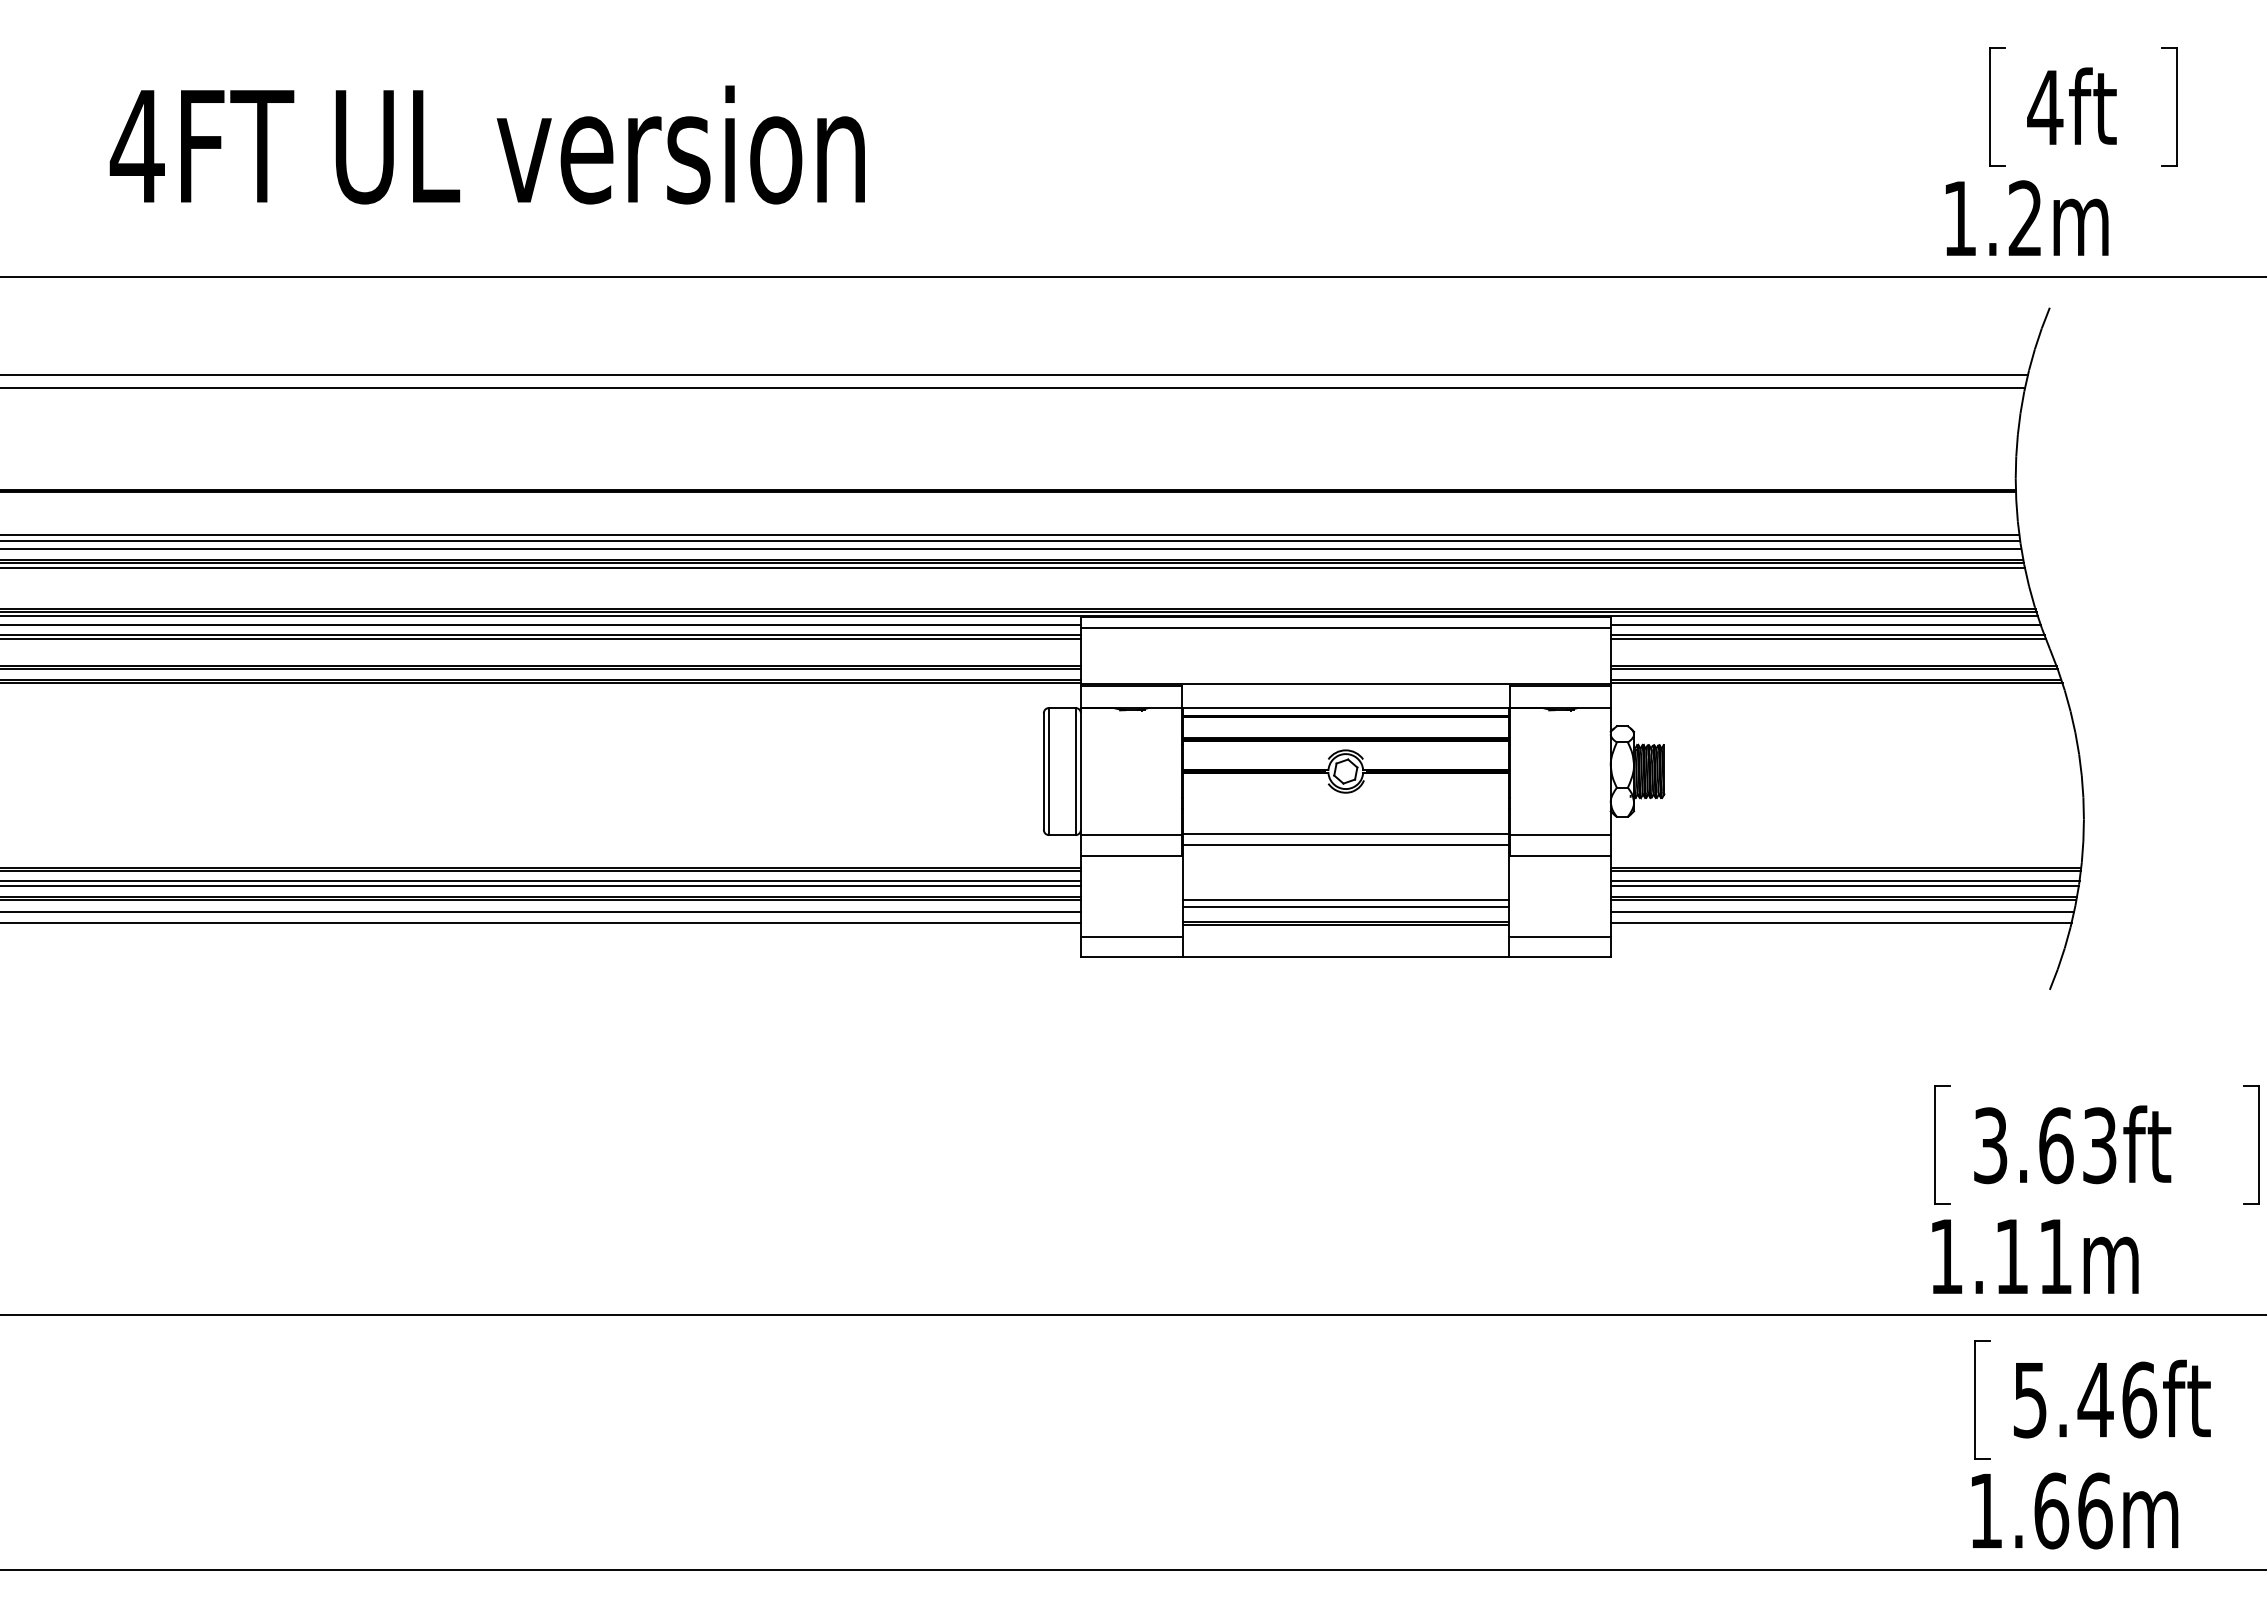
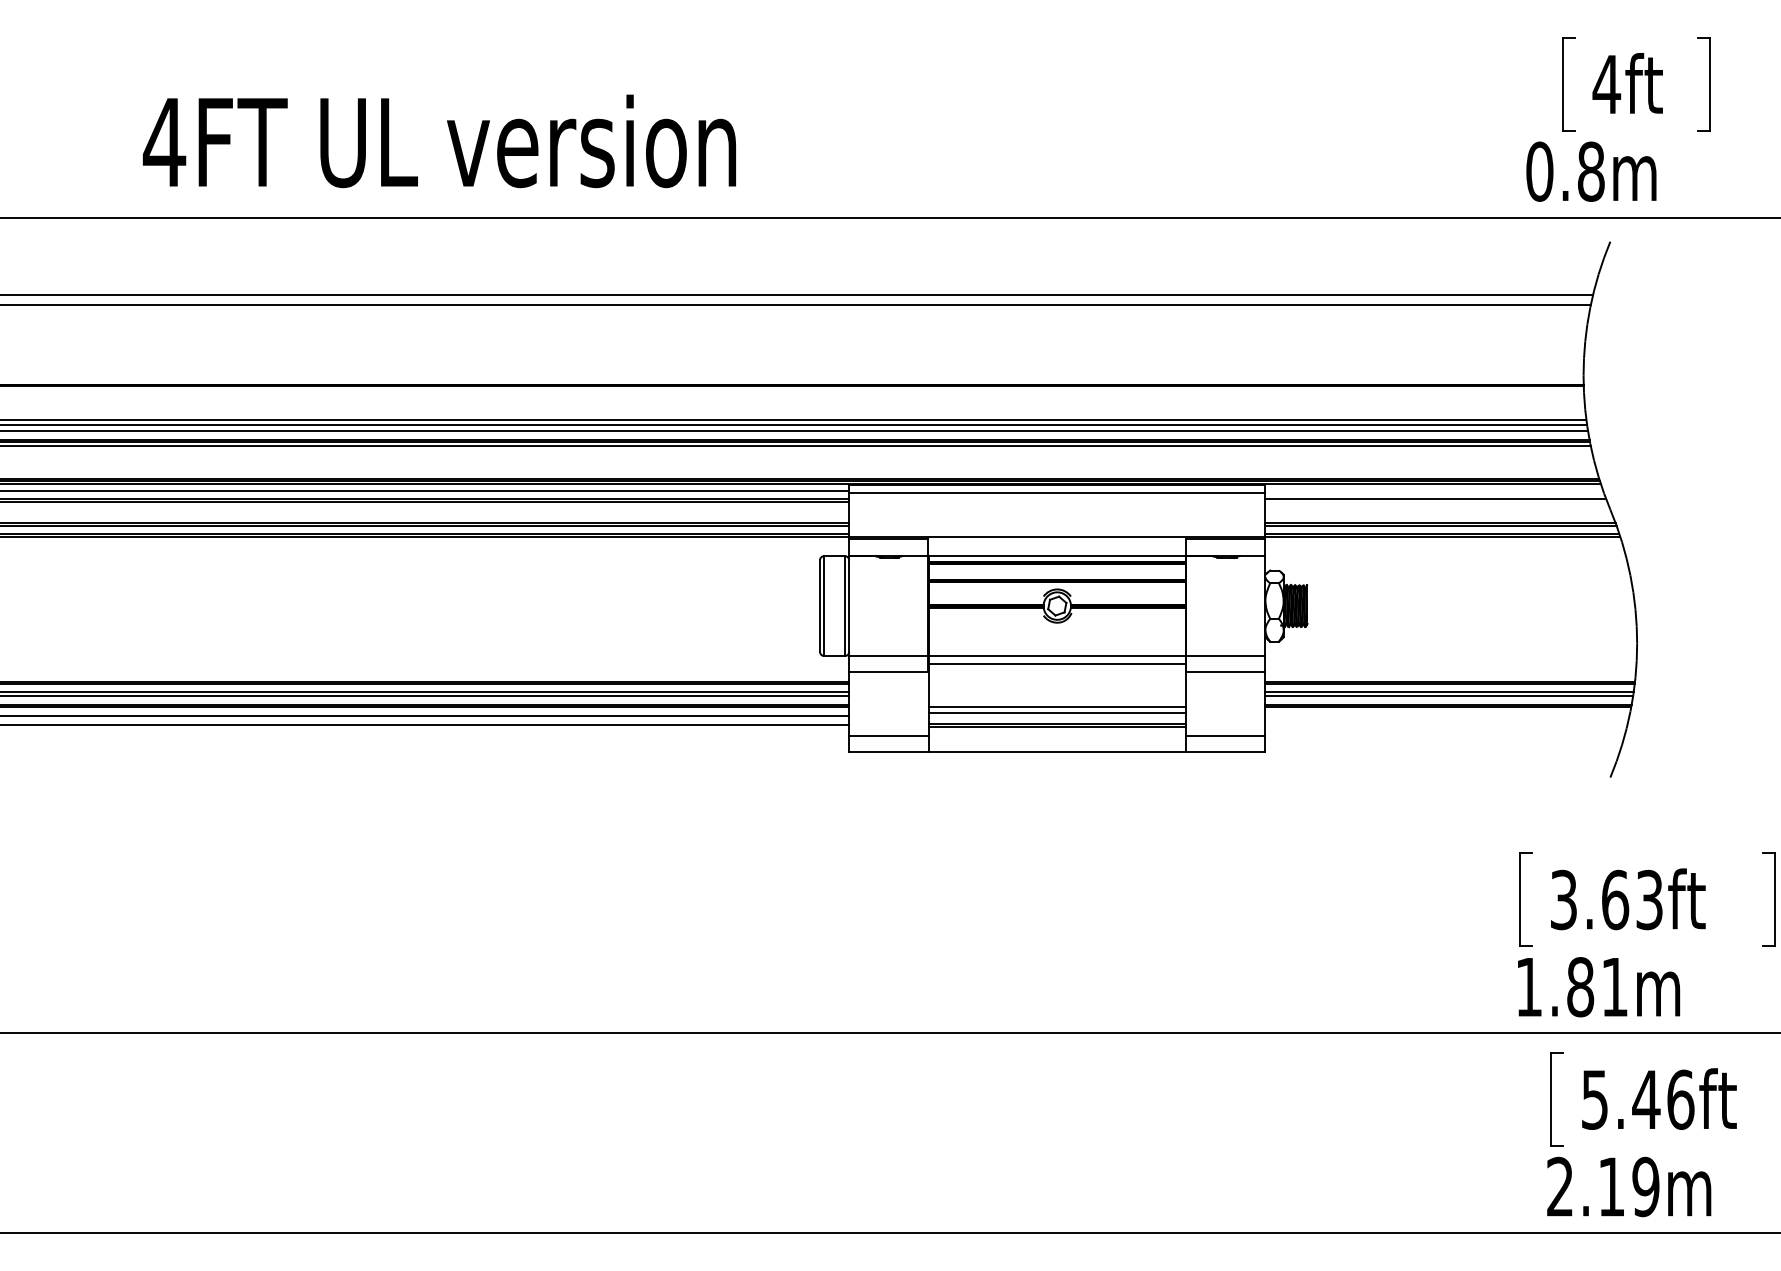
text: (486, 144) -> (438, 140), moved
text: (1992, 218) -> (1565, 171), 1.2m -> 0.8m
line: (1825, 624) -> (1434, 490), removed
line: (1827, 638) -> (1435, 501), removed
line: (1842, 911) -> (1447, 716), removed
line: (1840, 922) -> (1445, 724), removed
text: (2011, 1256) -> (1580, 987), 1.11m -> 1.81m
text: (2040, 1510) -> (1603, 1186), 1.66m -> 2.19m

